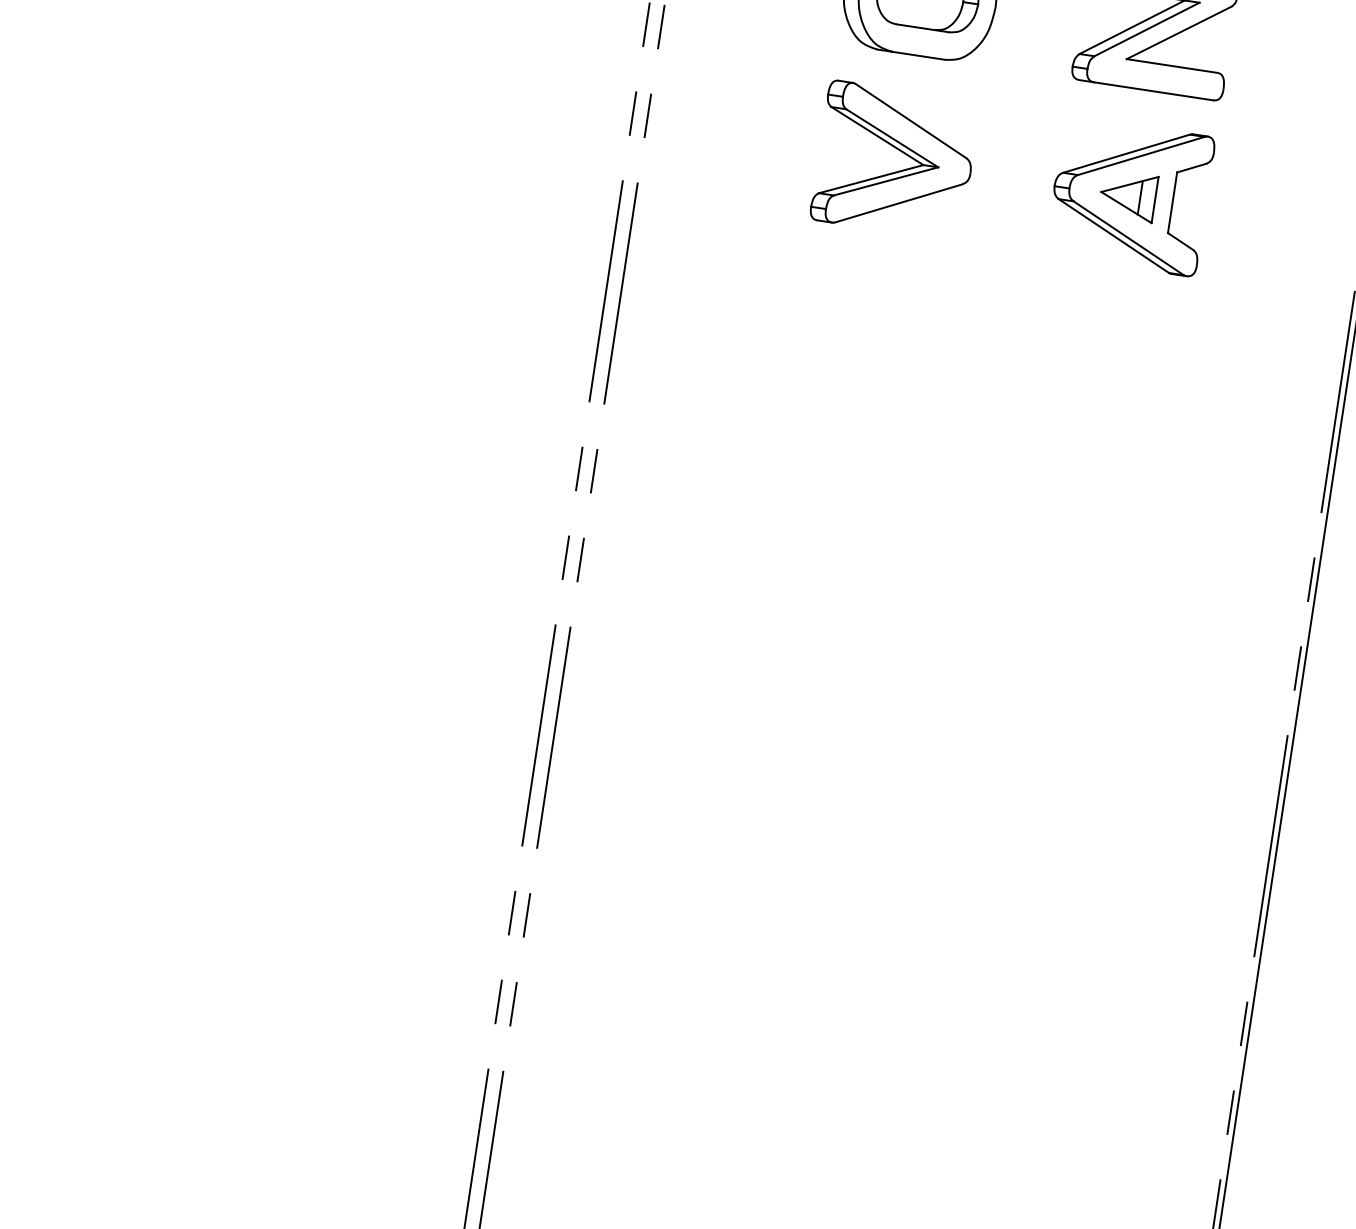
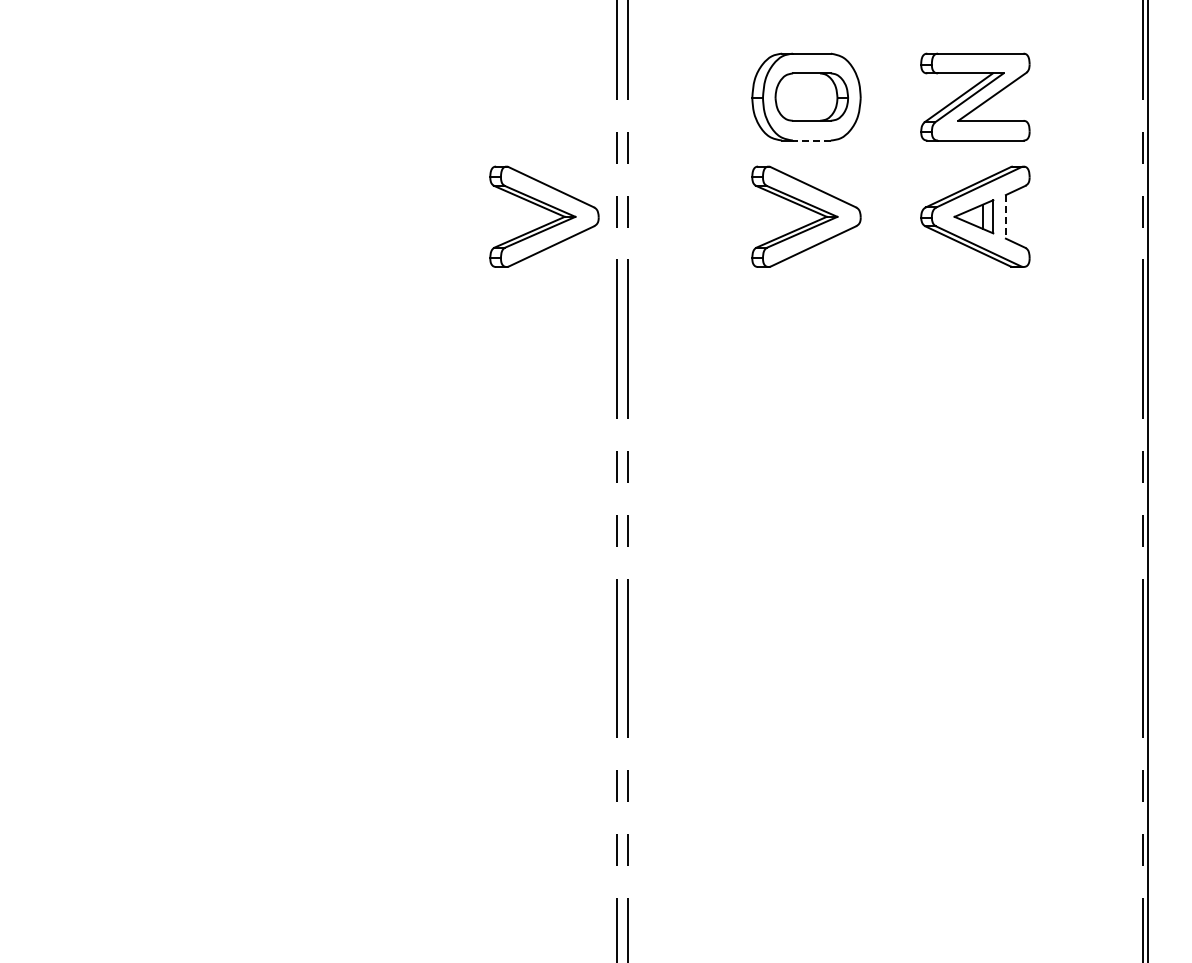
line: (918, 55) -> (811, 140), solid -> dashed
part: (536, 97) -> (547, 210), added
line: (1172, 202) -> (1005, 216), solid -> dashed

